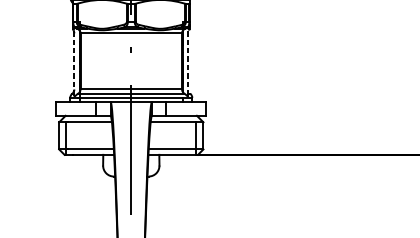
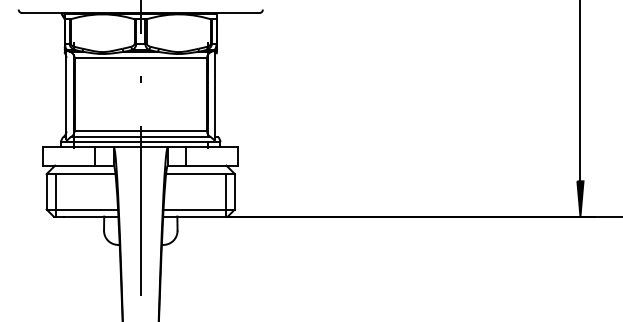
line: (74, 62) -> (66, 95), dashed -> solid
line: (188, 62) -> (215, 95), dashed -> solid

